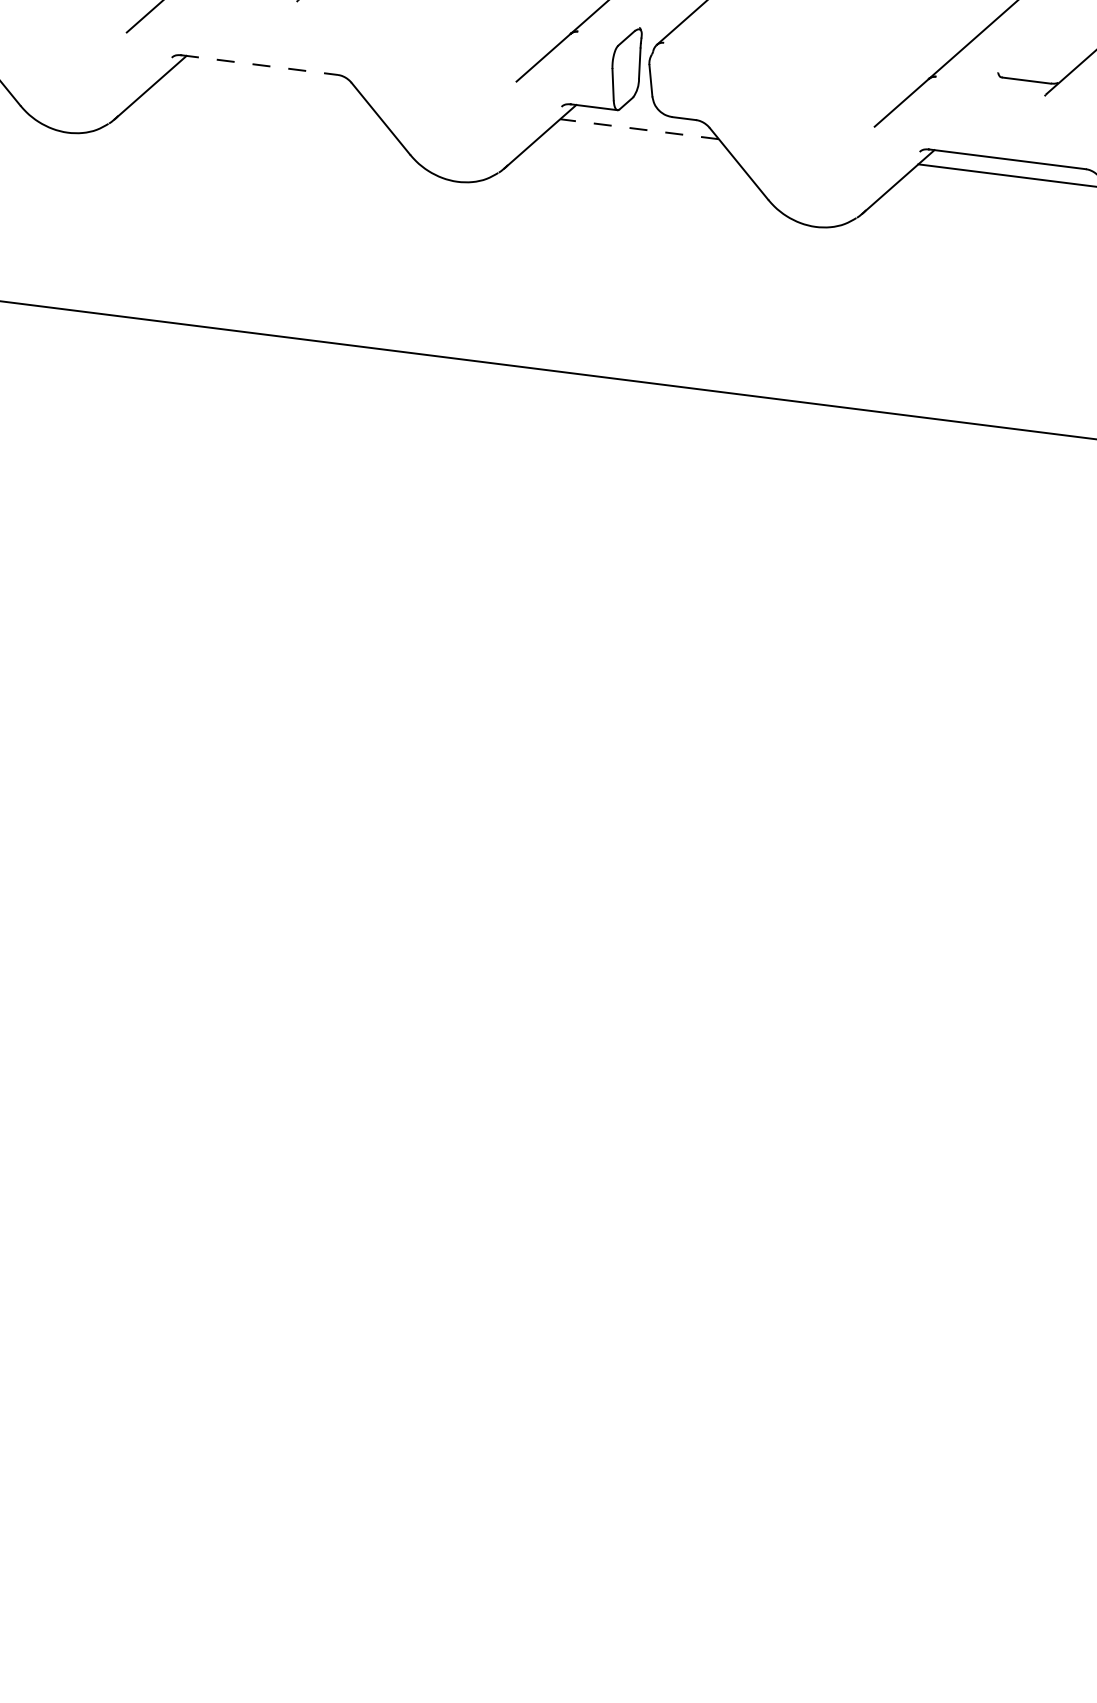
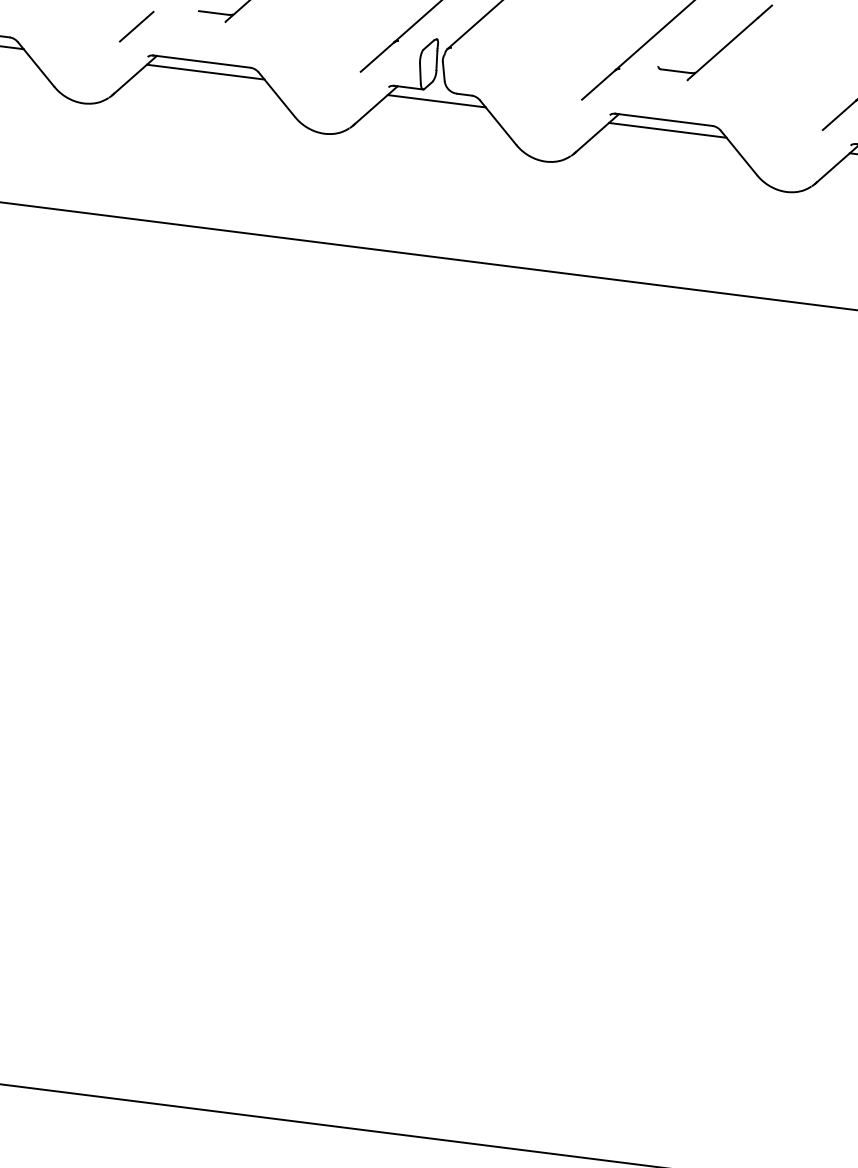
line: (258, 64) -> (201, 61), dashed -> solid
line: (265, 81) -> (205, 71), added
line: (639, 129) -> (436, 101), dashed -> solid

